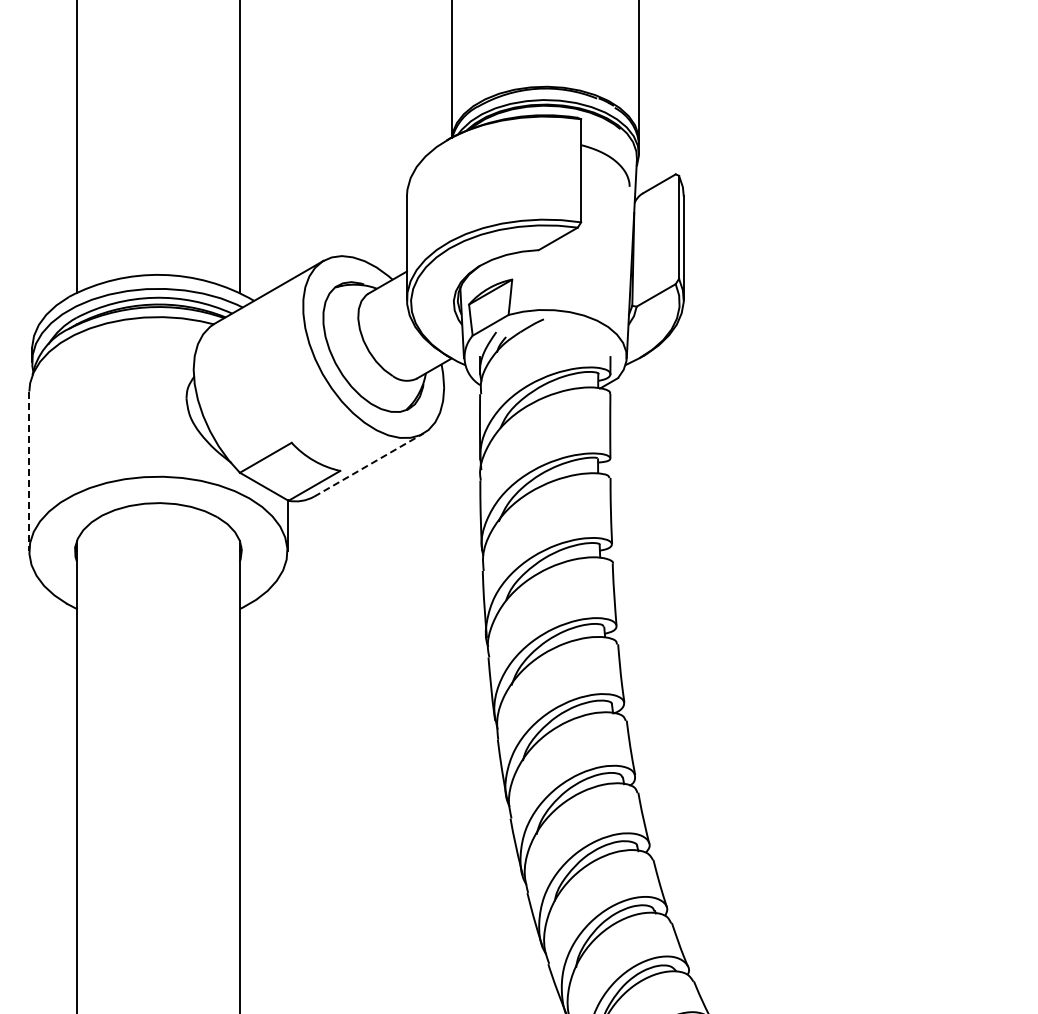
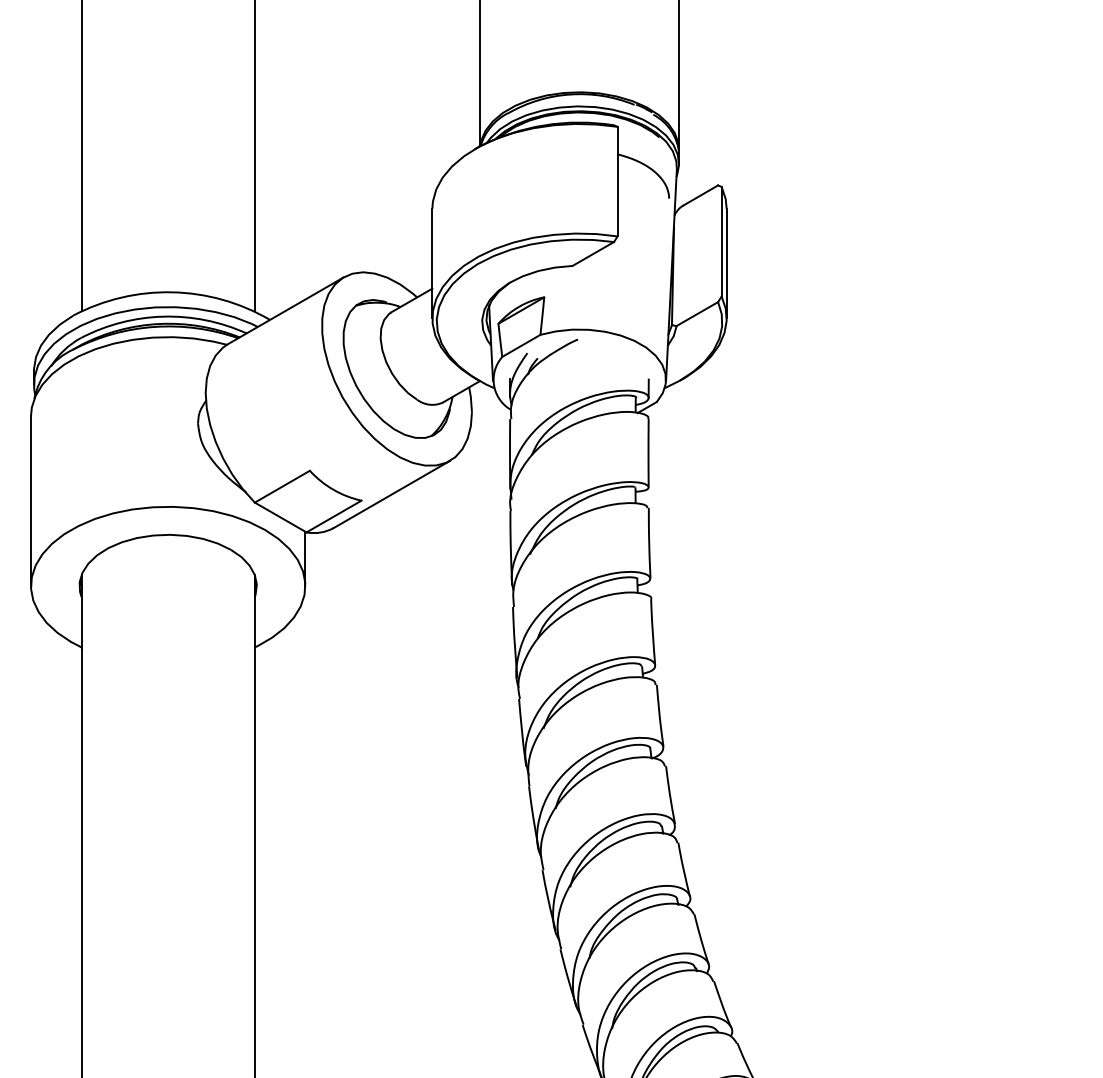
line: (369, 464) -> (392, 493), dashed -> solid
line: (29, 471) -> (31, 501), dashed -> solid

